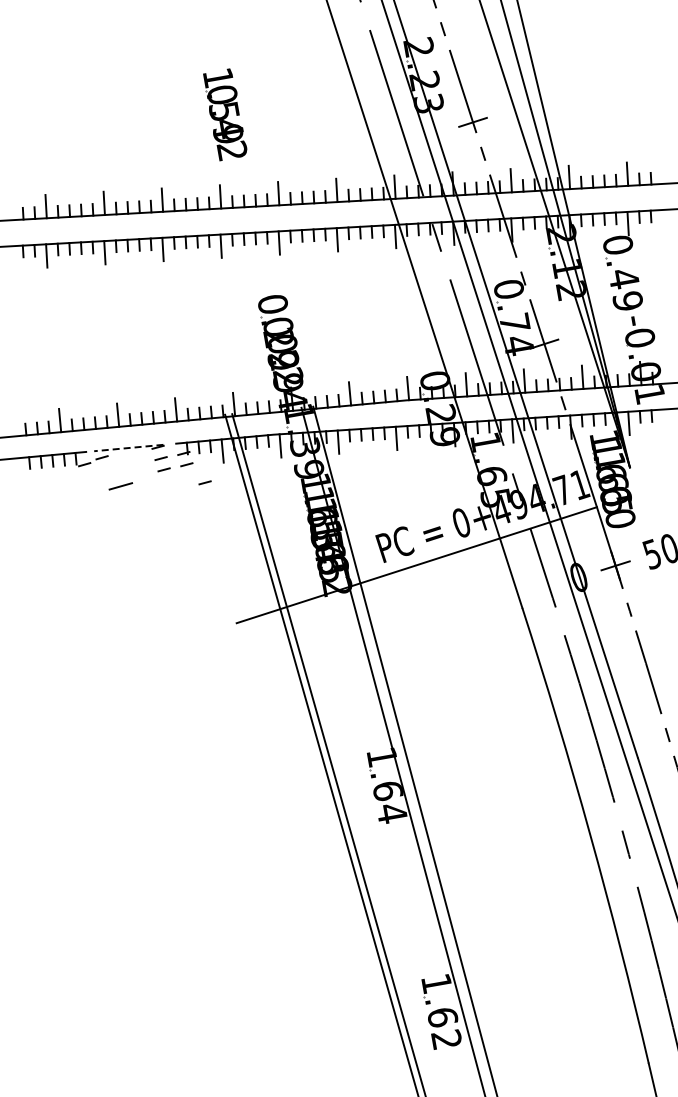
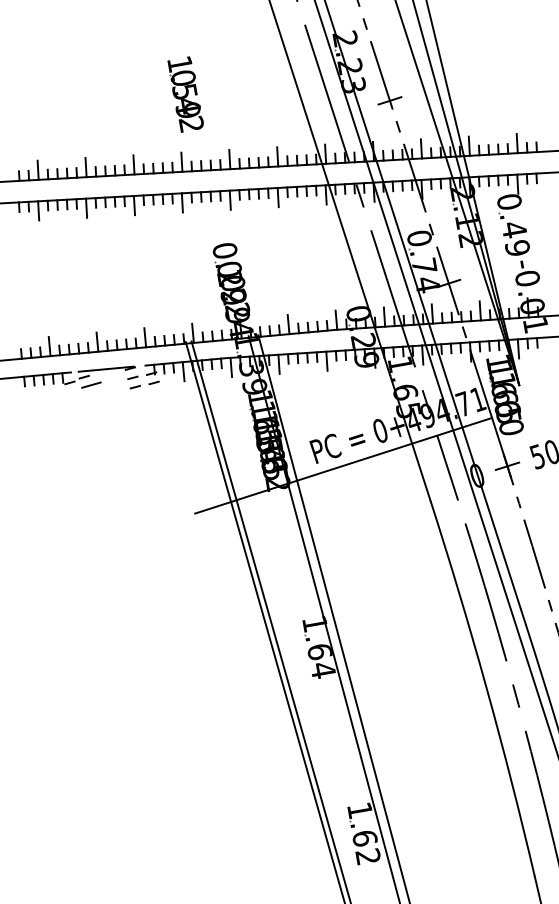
line: (128, 448) -> (106, 369), dashed -> solid
line: (204, 482) -> (168, 397), removed
line: (120, 486) -> (91, 385), moved

